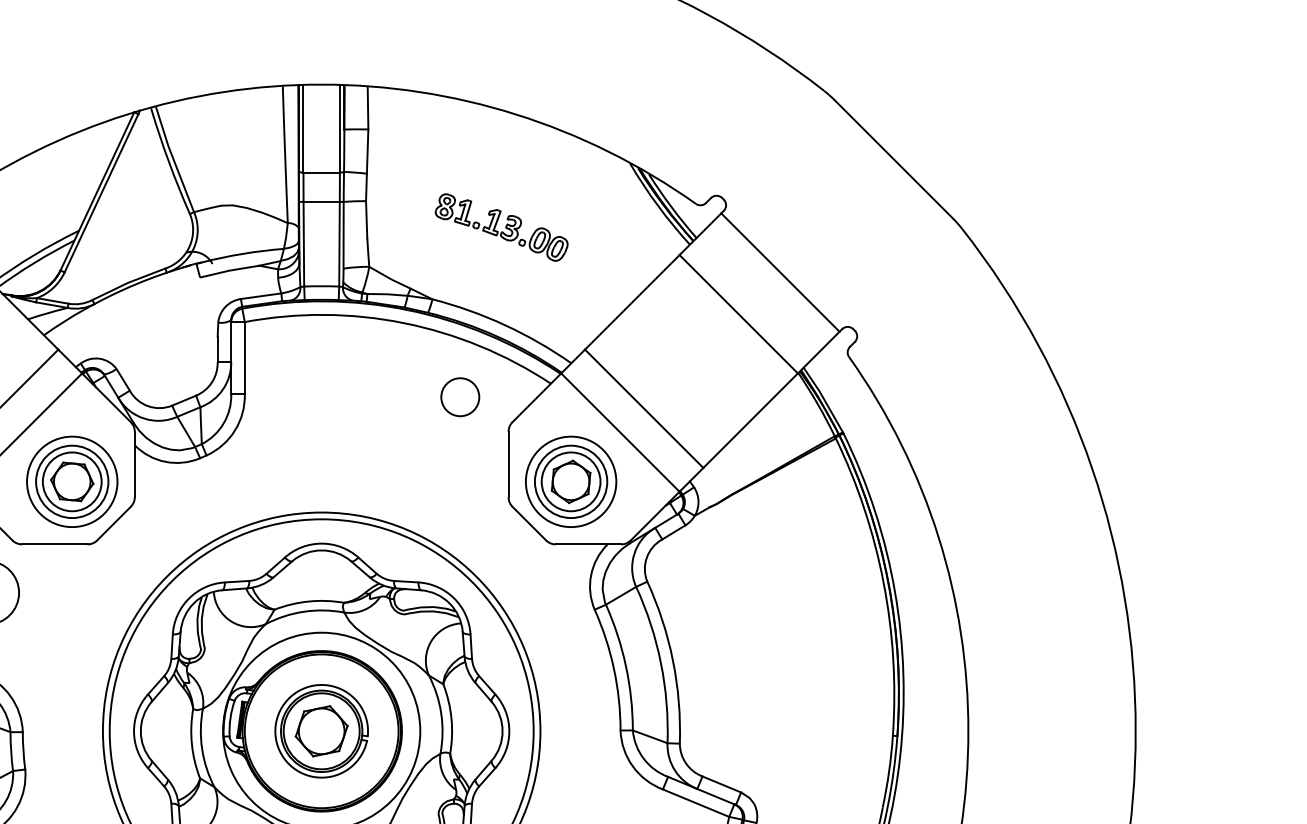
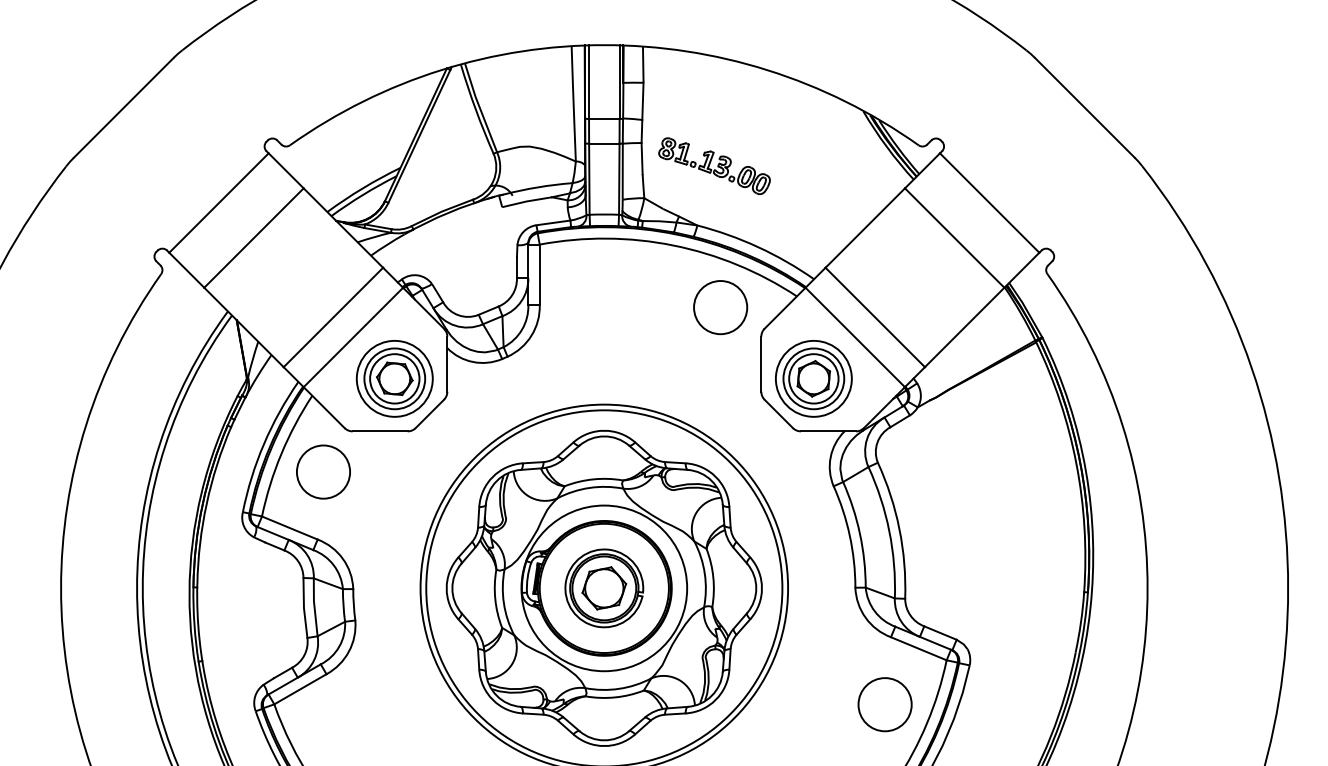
part: (501, 227) -> (714, 166), moved
circle: (459, 396) -> (720, 307), size x1.67

